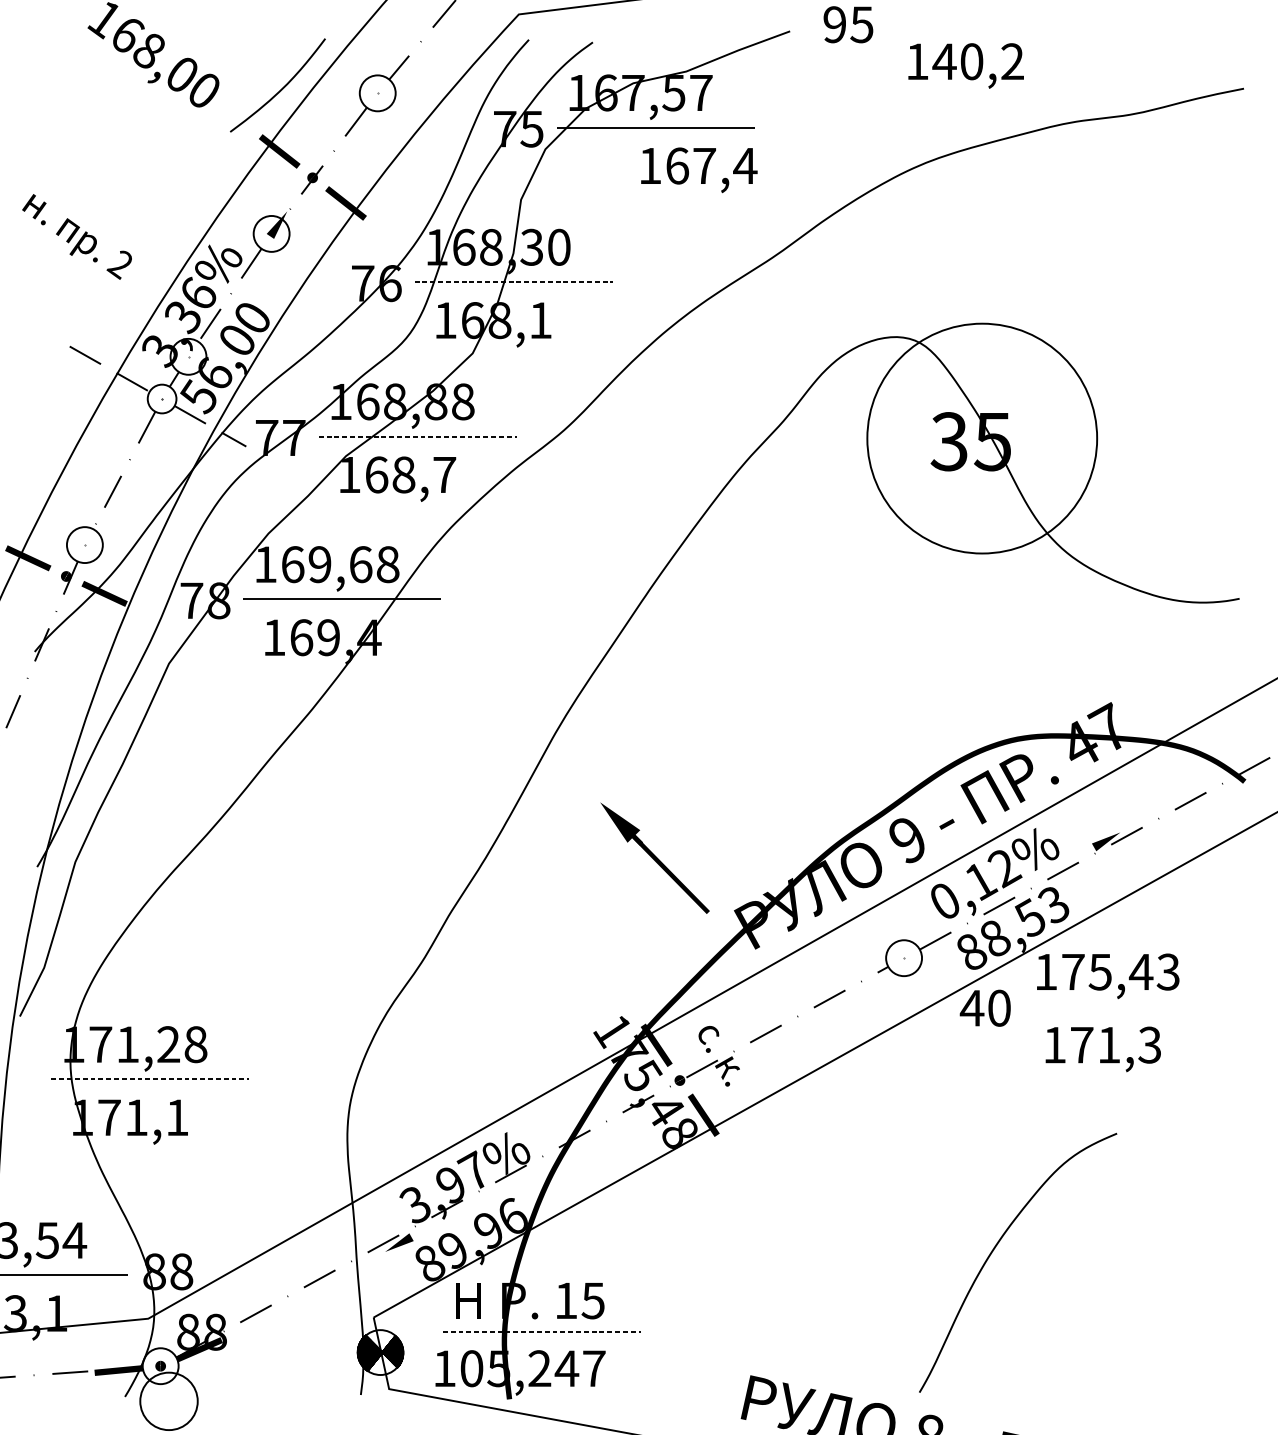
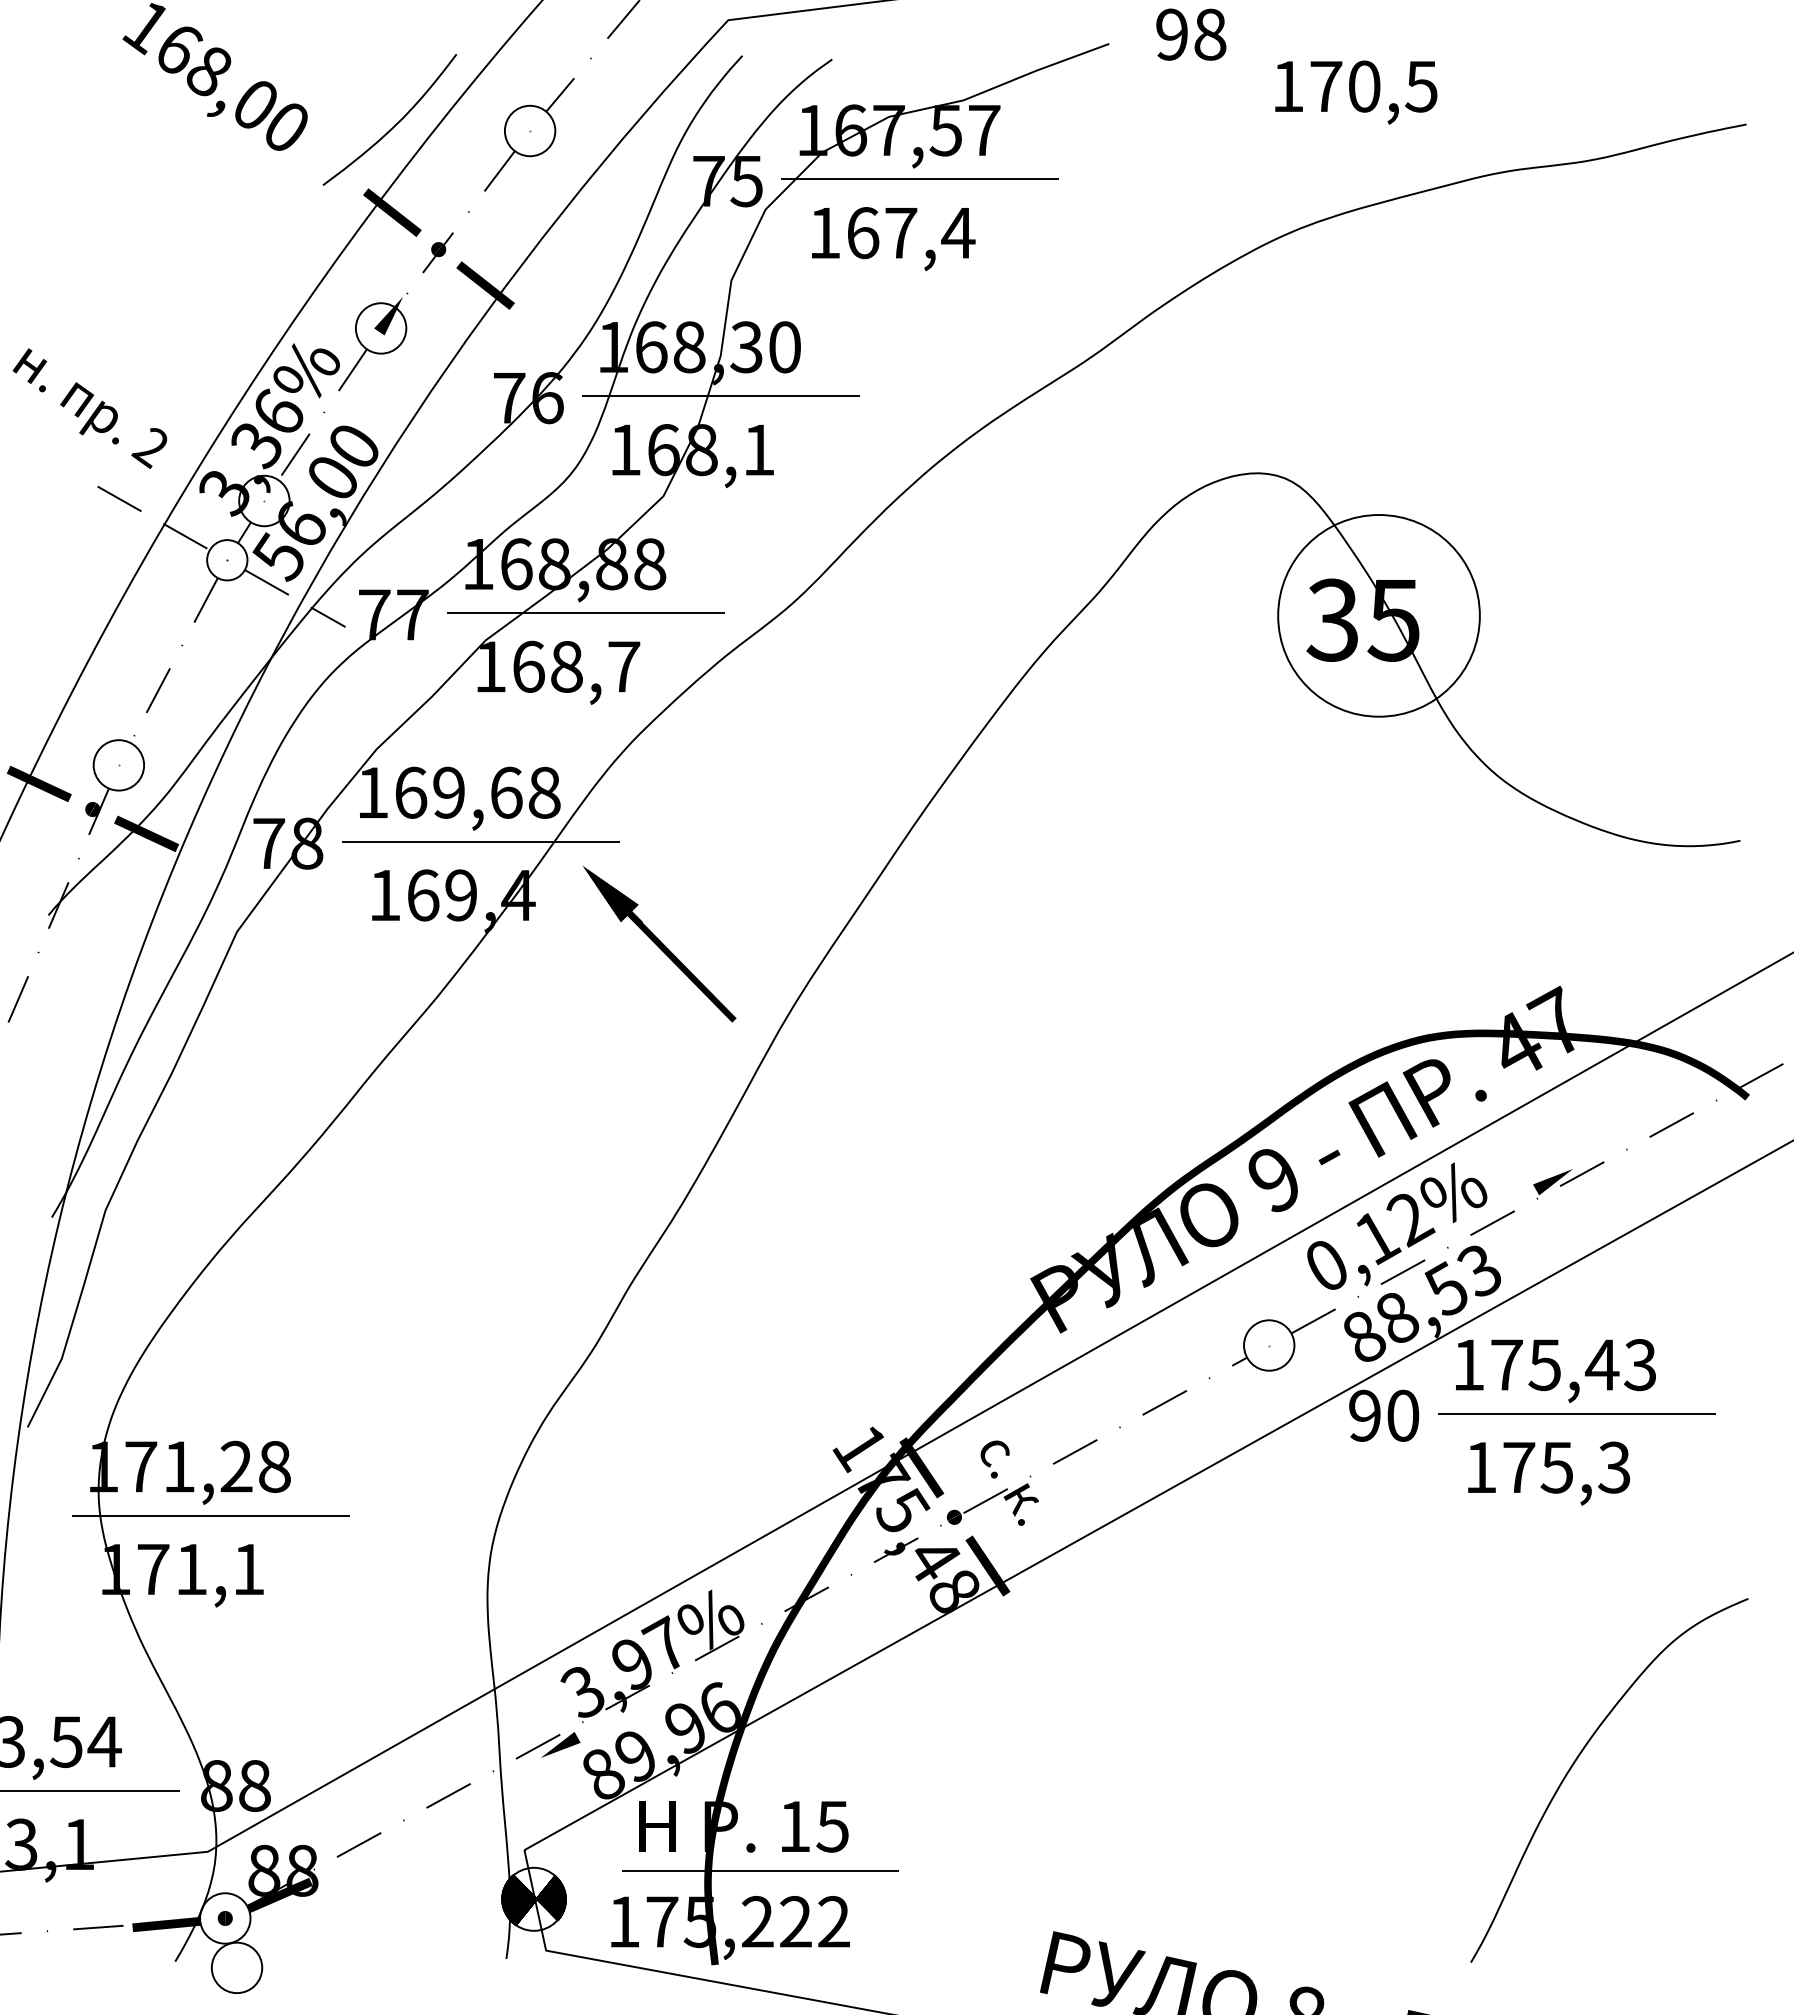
text: (861, 24) -> (1209, 34), 95 -> 98
text: (977, 61) -> (1372, 86), 140,2 -> 170,5
text: (699, 170) -> (893, 239), moved
text: (76, 236) -> (89, 408), moved
line: (514, 282) -> (721, 396), dashed -> solid
line: (417, 436) -> (586, 612), dashed -> solid
circle: (981, 438) -> (1378, 615), size x0.62
part: (655, 858) -> (659, 944), moved
line: (1122, 1006) -> (1576, 1413), added
text: (971, 1008) -> (1364, 1415), 40 -> 90
text: (1108, 1045) -> (1556, 1467), 171,3 -> 175,3
line: (150, 1079) -> (211, 1515), dashed -> solid
curve: (994, 1249) -> (1576, 1761), moved
line: (541, 1332) -> (760, 1870), dashed -> solid
text: (533, 1369) -> (748, 1922), 105,247 -> 175,222
circle: (168, 1401) -> (236, 1967), size x0.62

